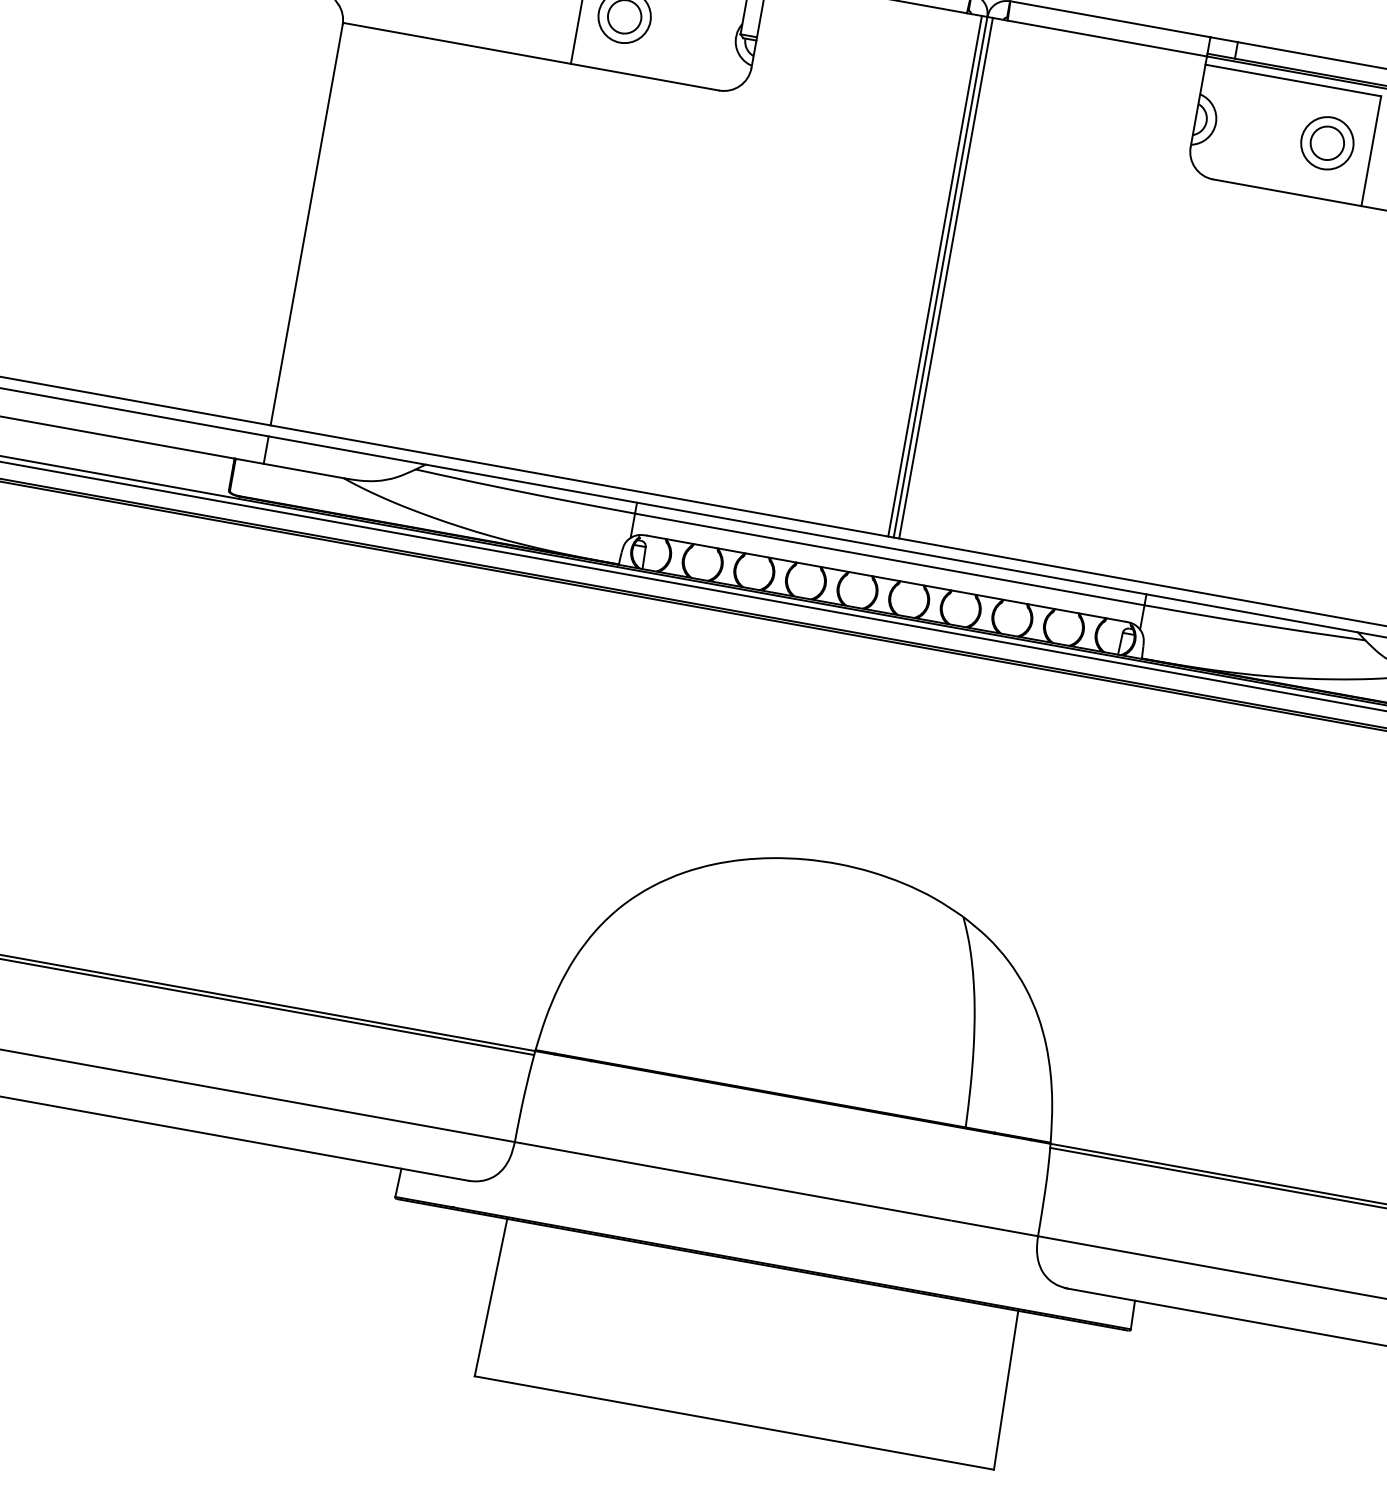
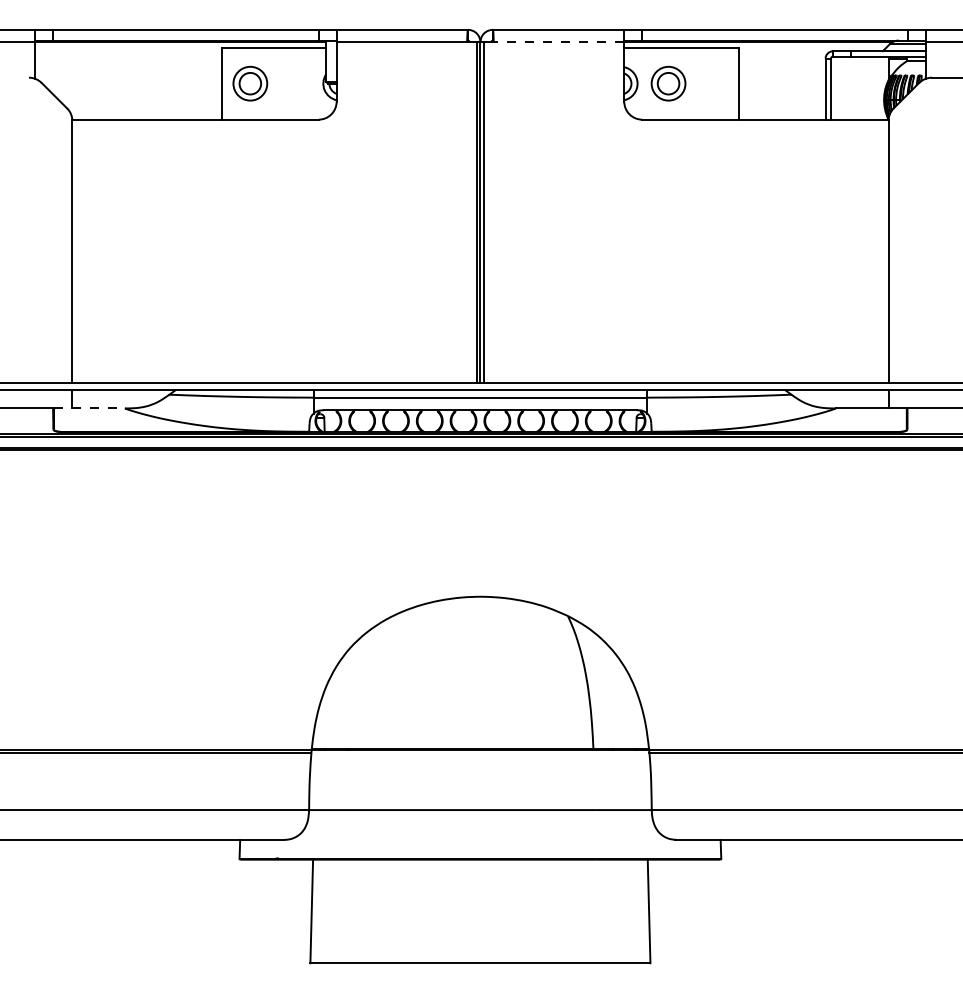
line: (1106, 38) -> (558, 42), solid -> dashed
part: (1327, 142) -> (668, 83), moved
line: (289, 468) -> (89, 408), solid -> dashed

